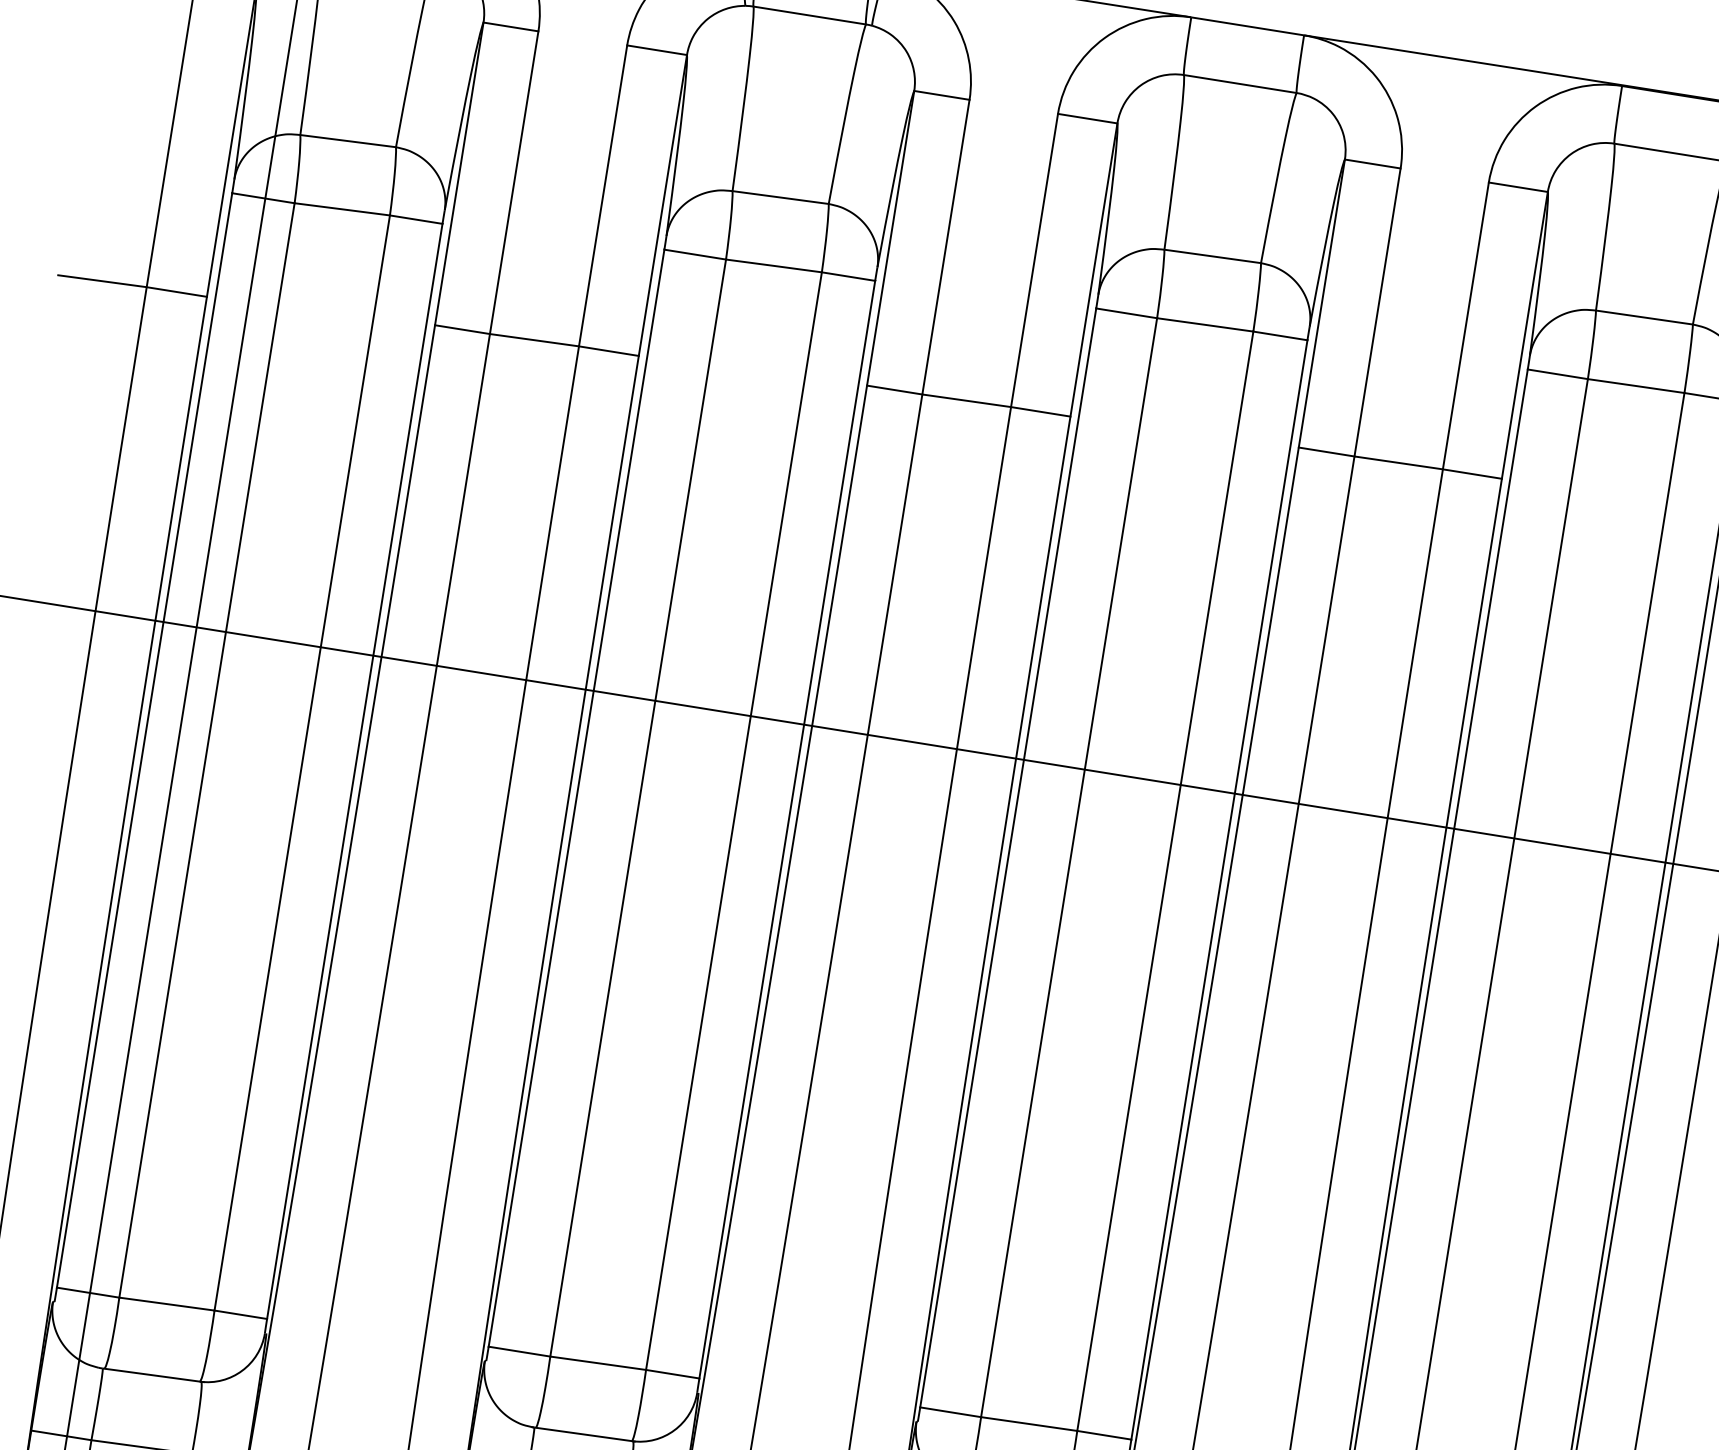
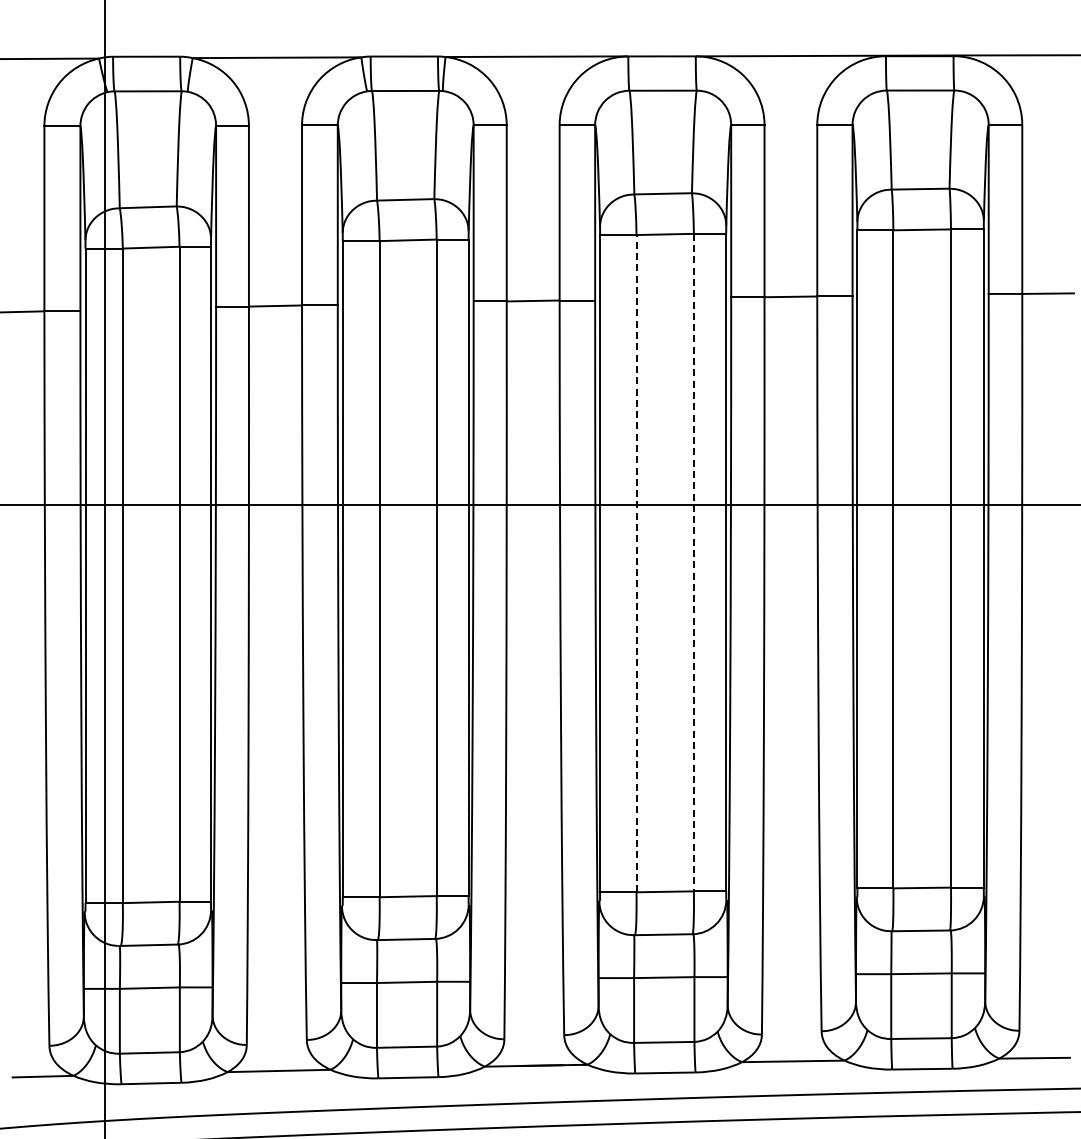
line: (1069, 867) -> (636, 563), solid -> dashed
line: (1164, 880) -> (693, 562), solid -> dashed

